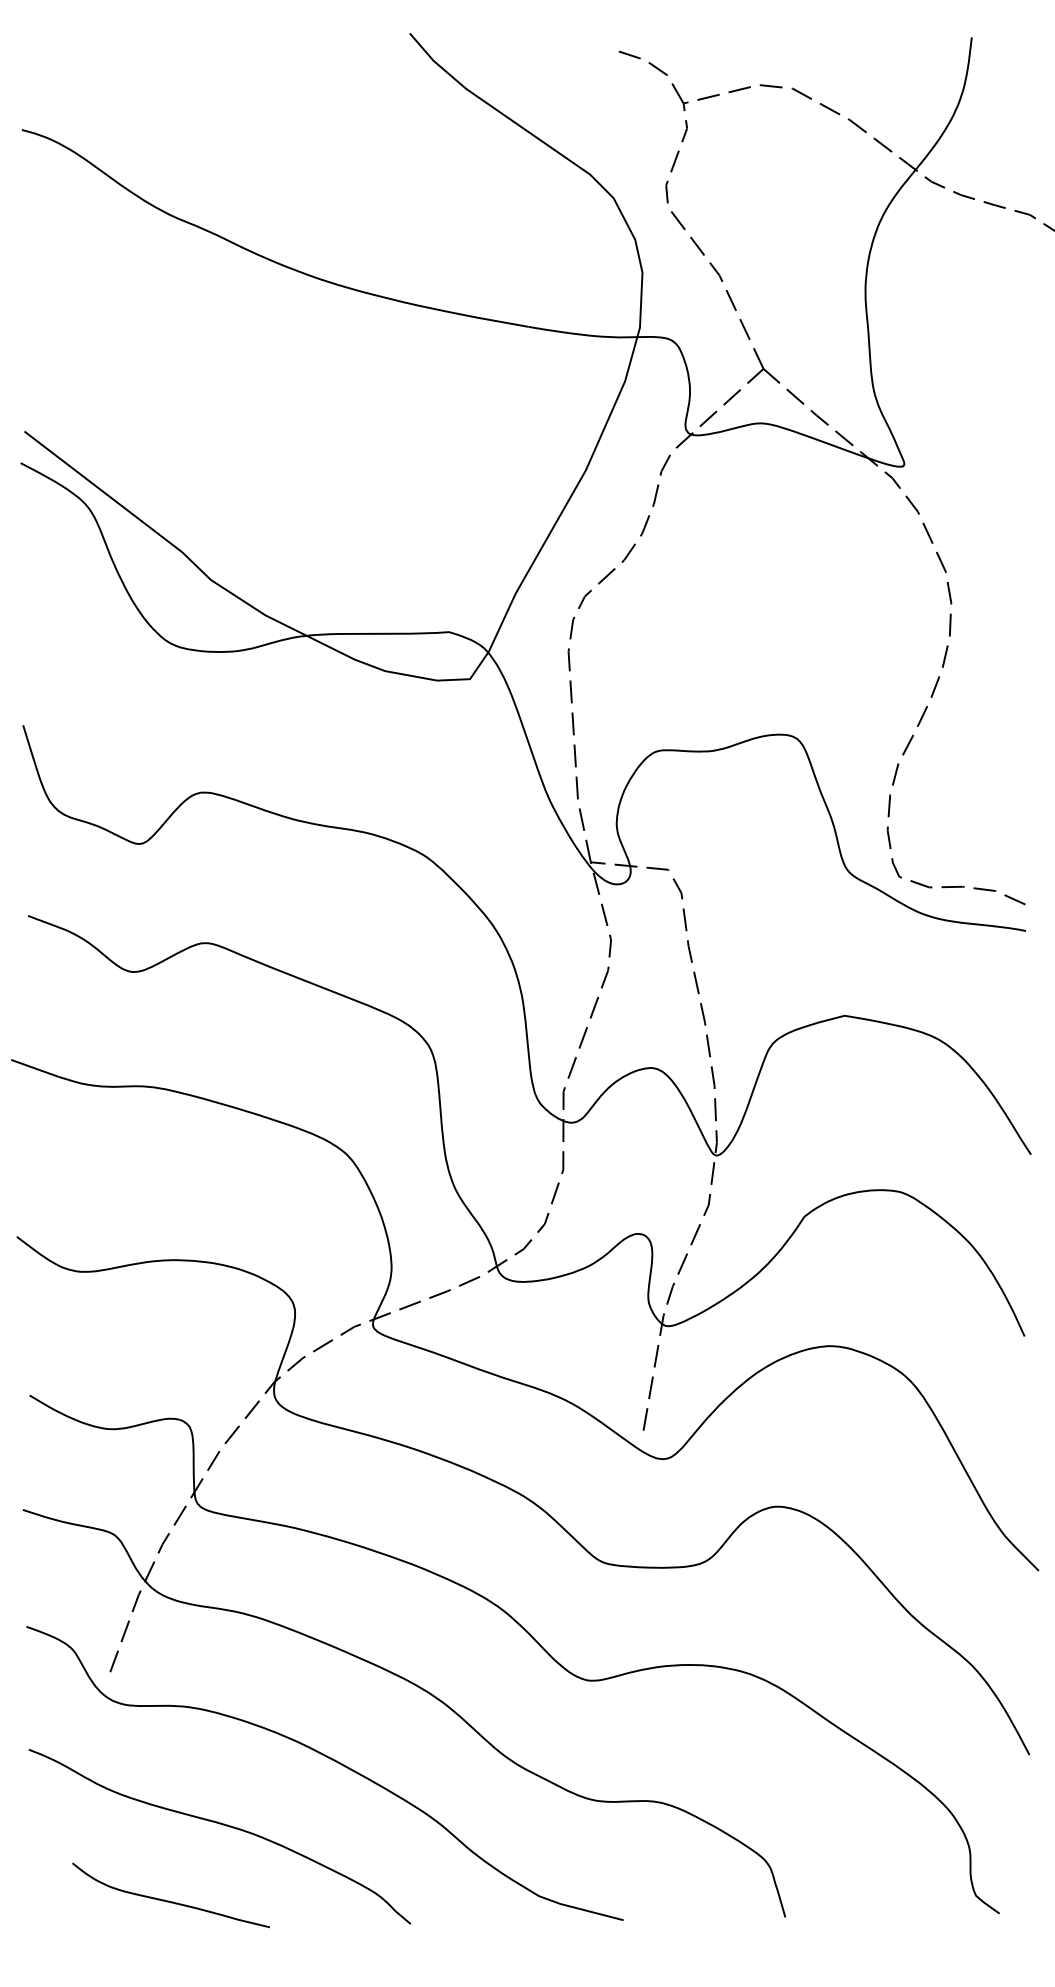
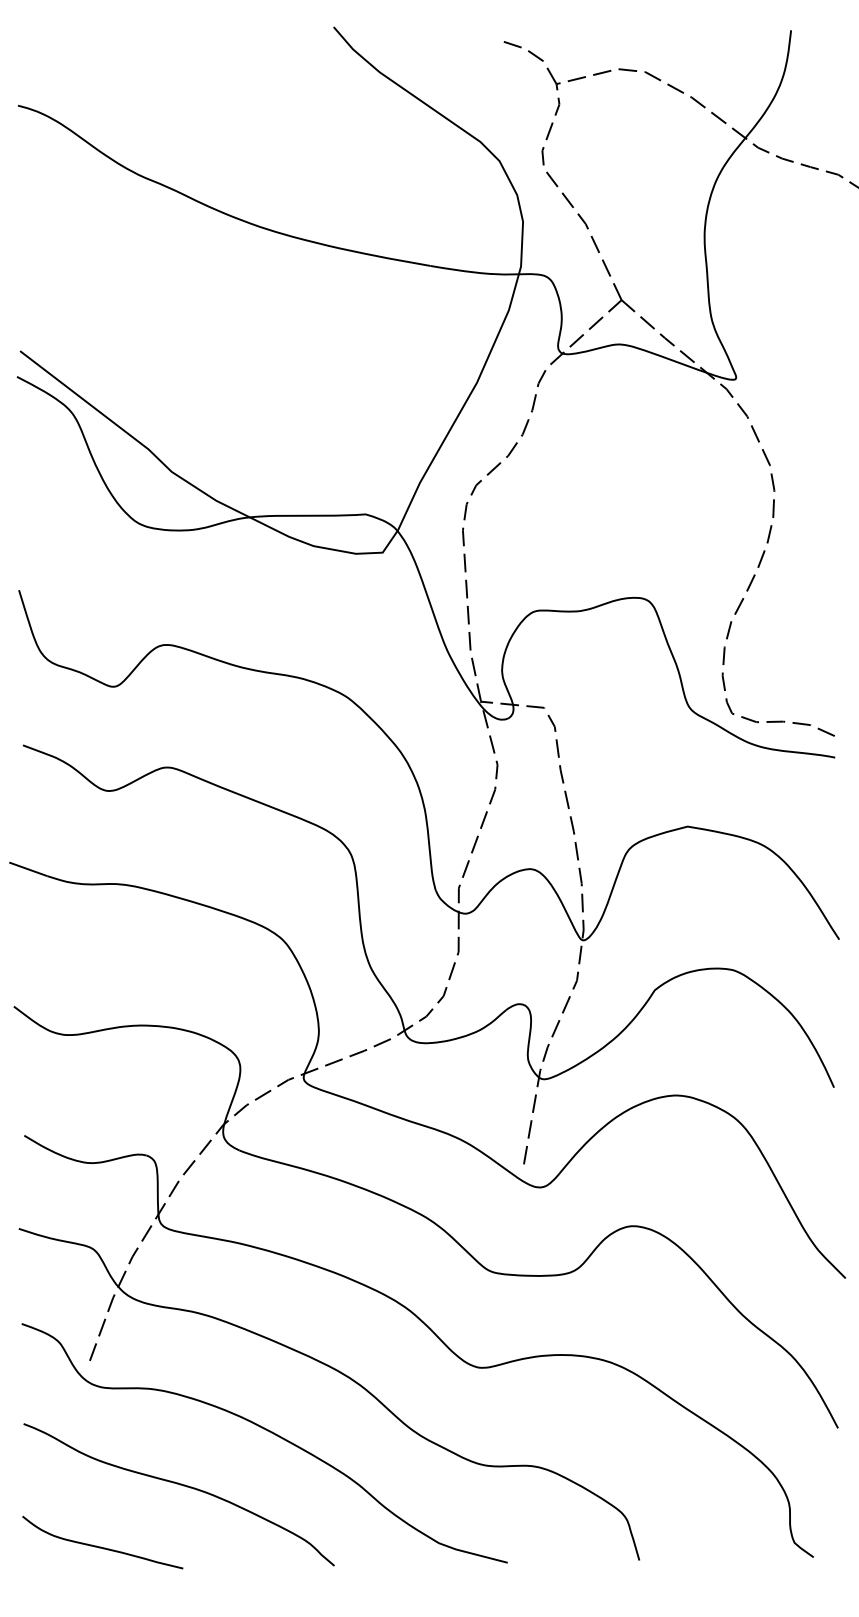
curve: (168, 1900) -> (100, 1546), moved

